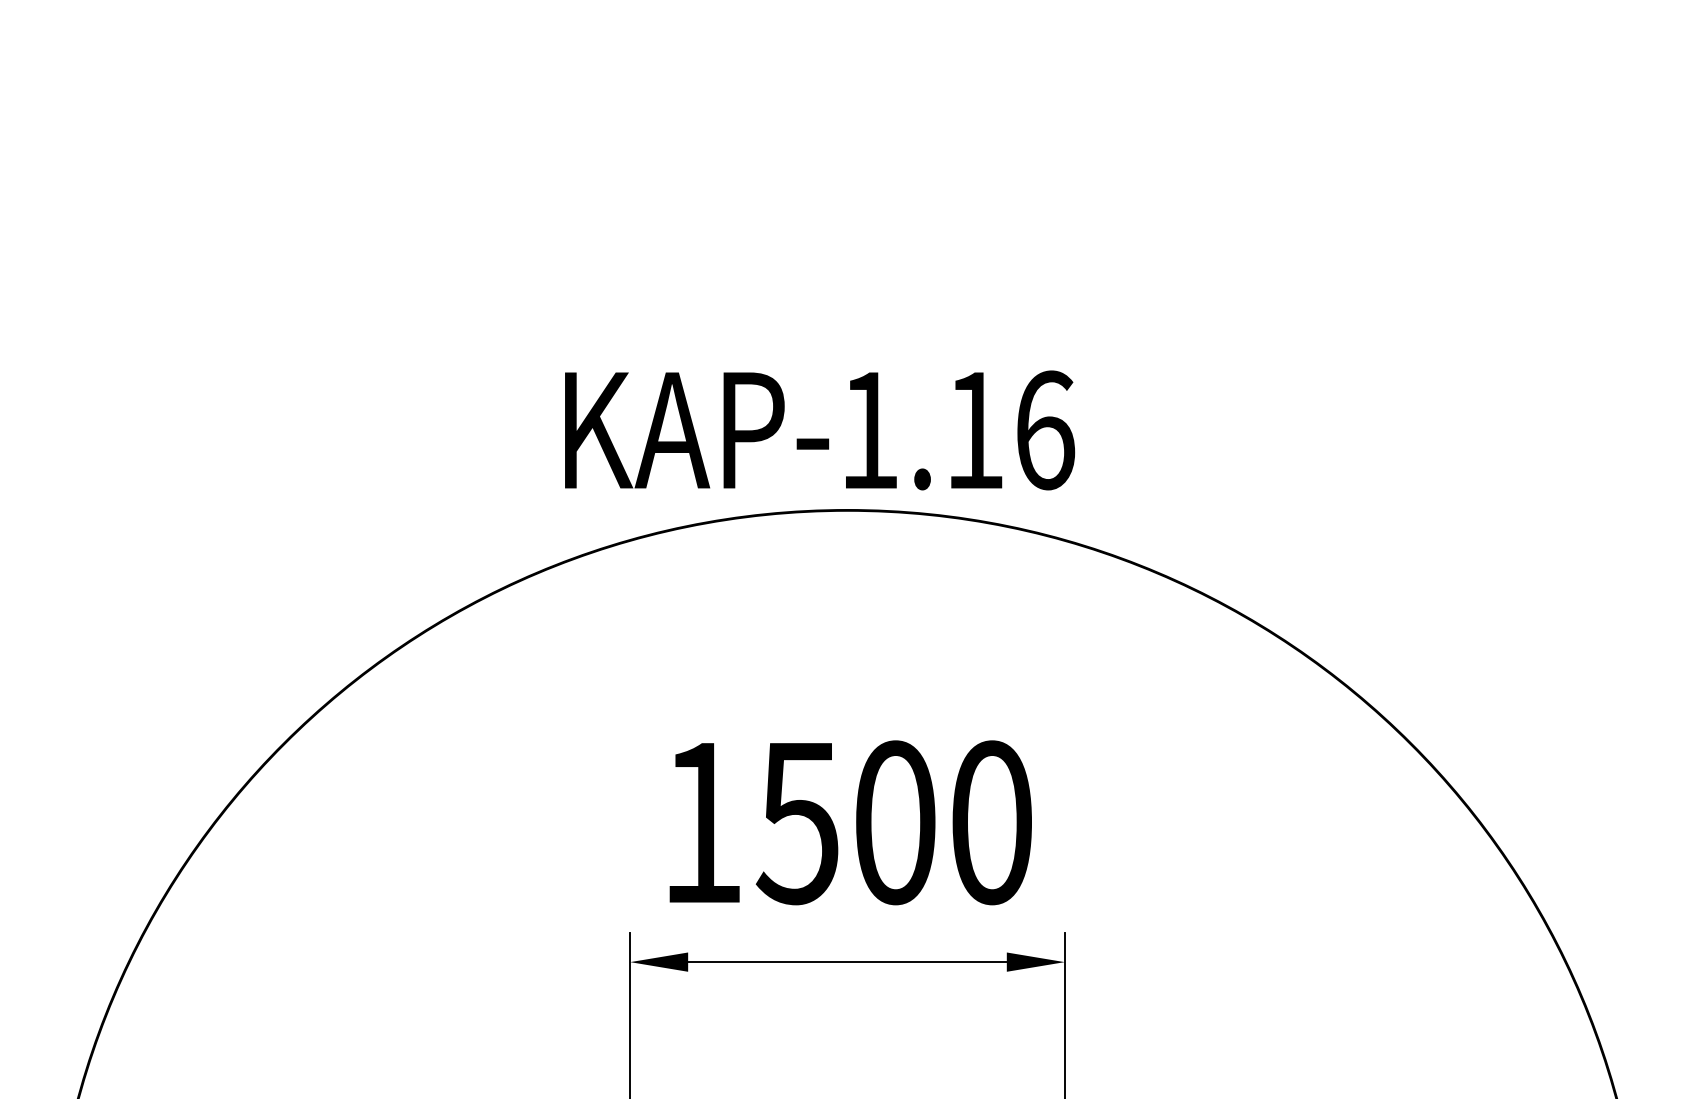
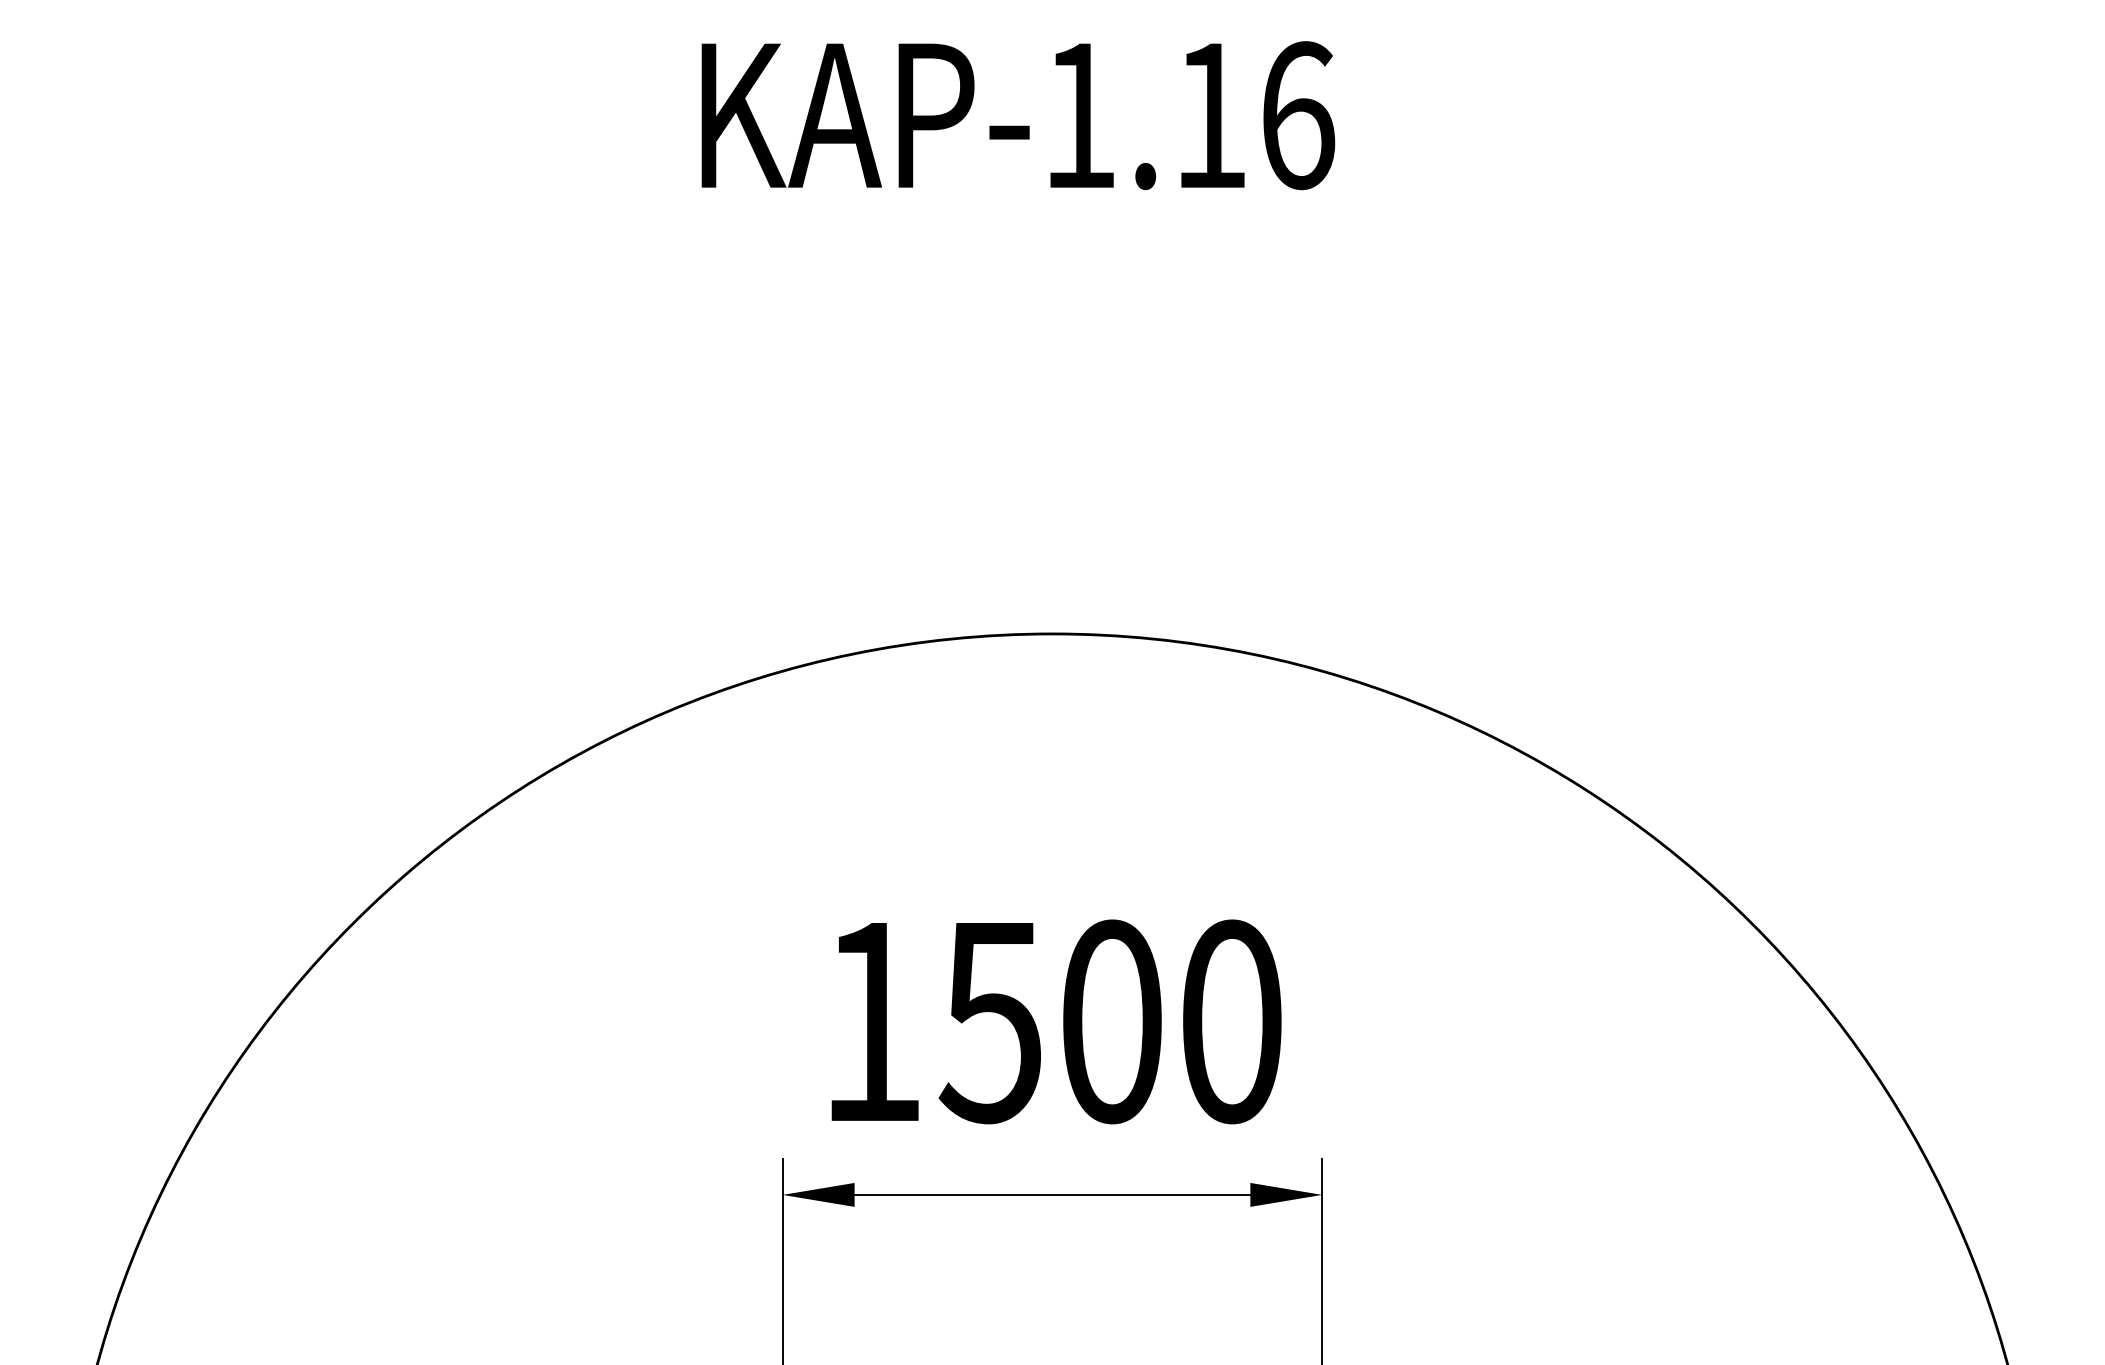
text: (820, 430) -> (1018, 115), moved

